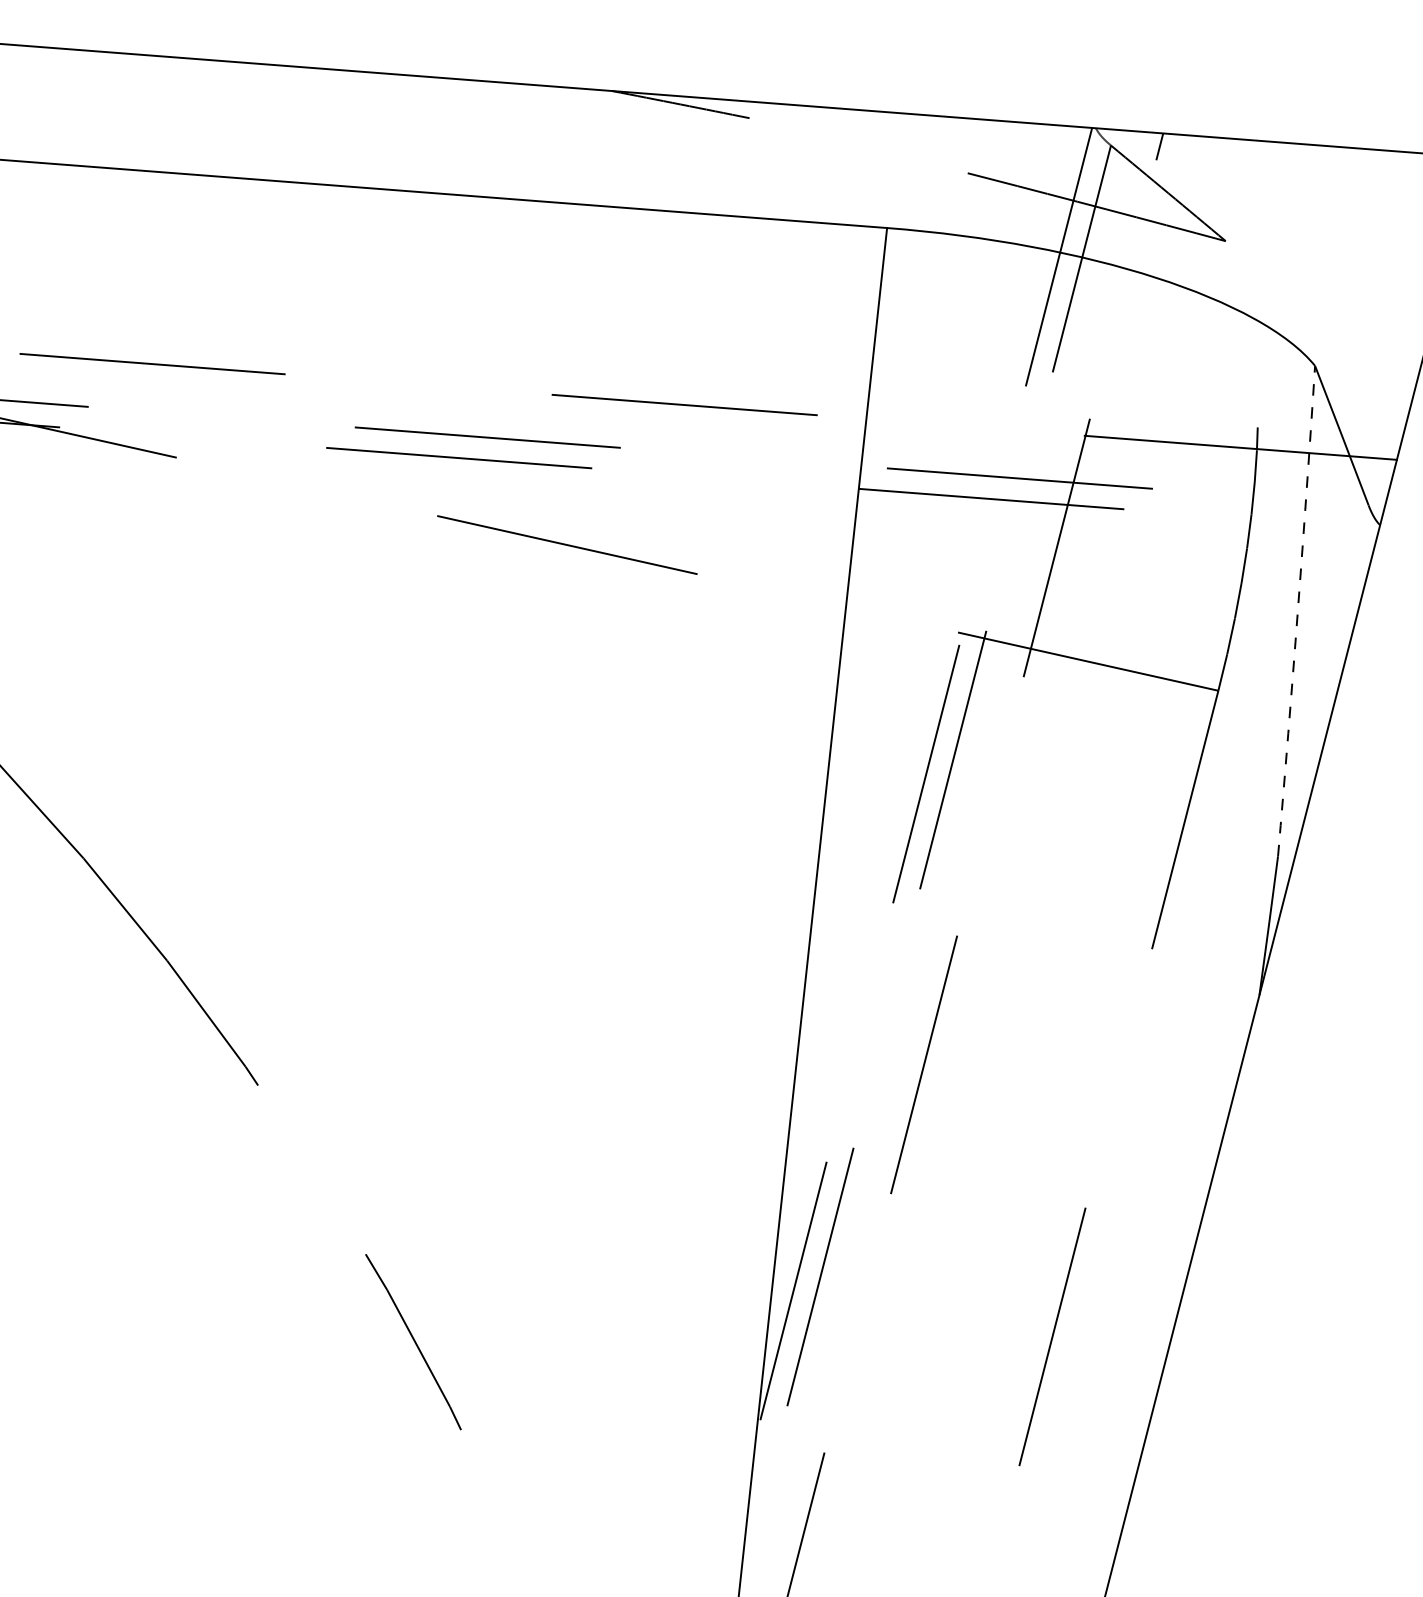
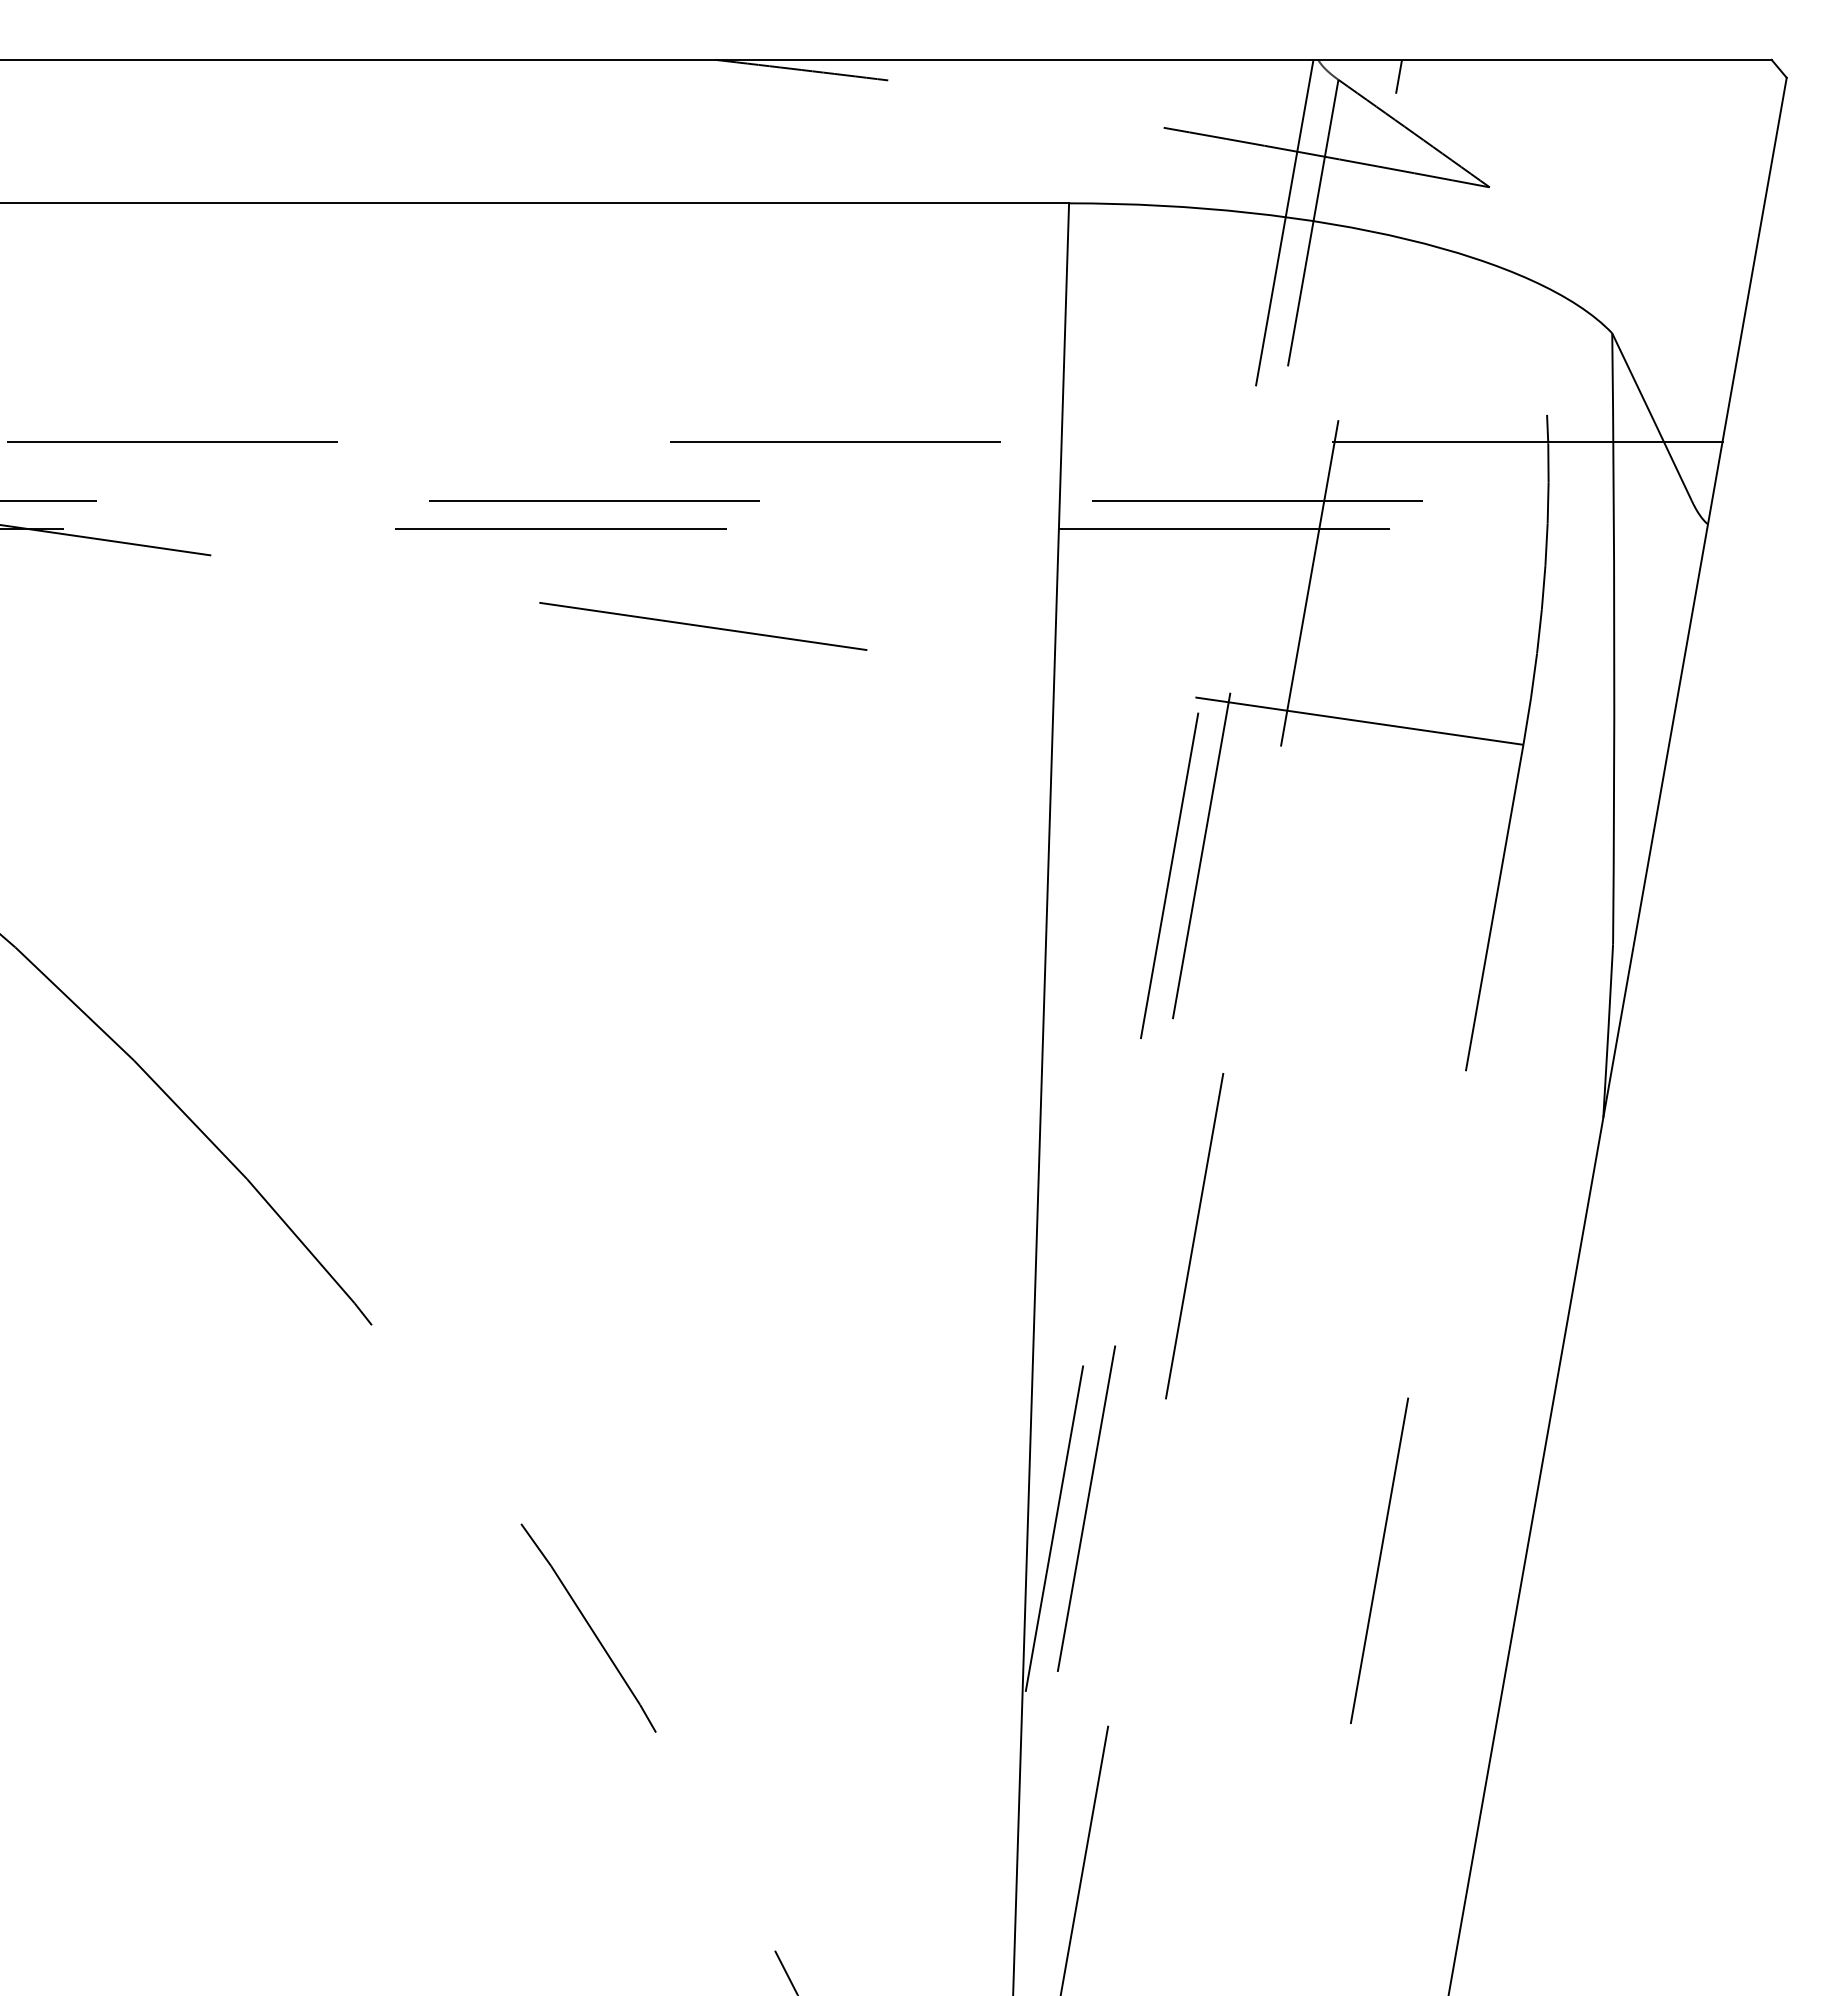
arc: (1298, 611) -> (1614, 638), dashed -> solid

